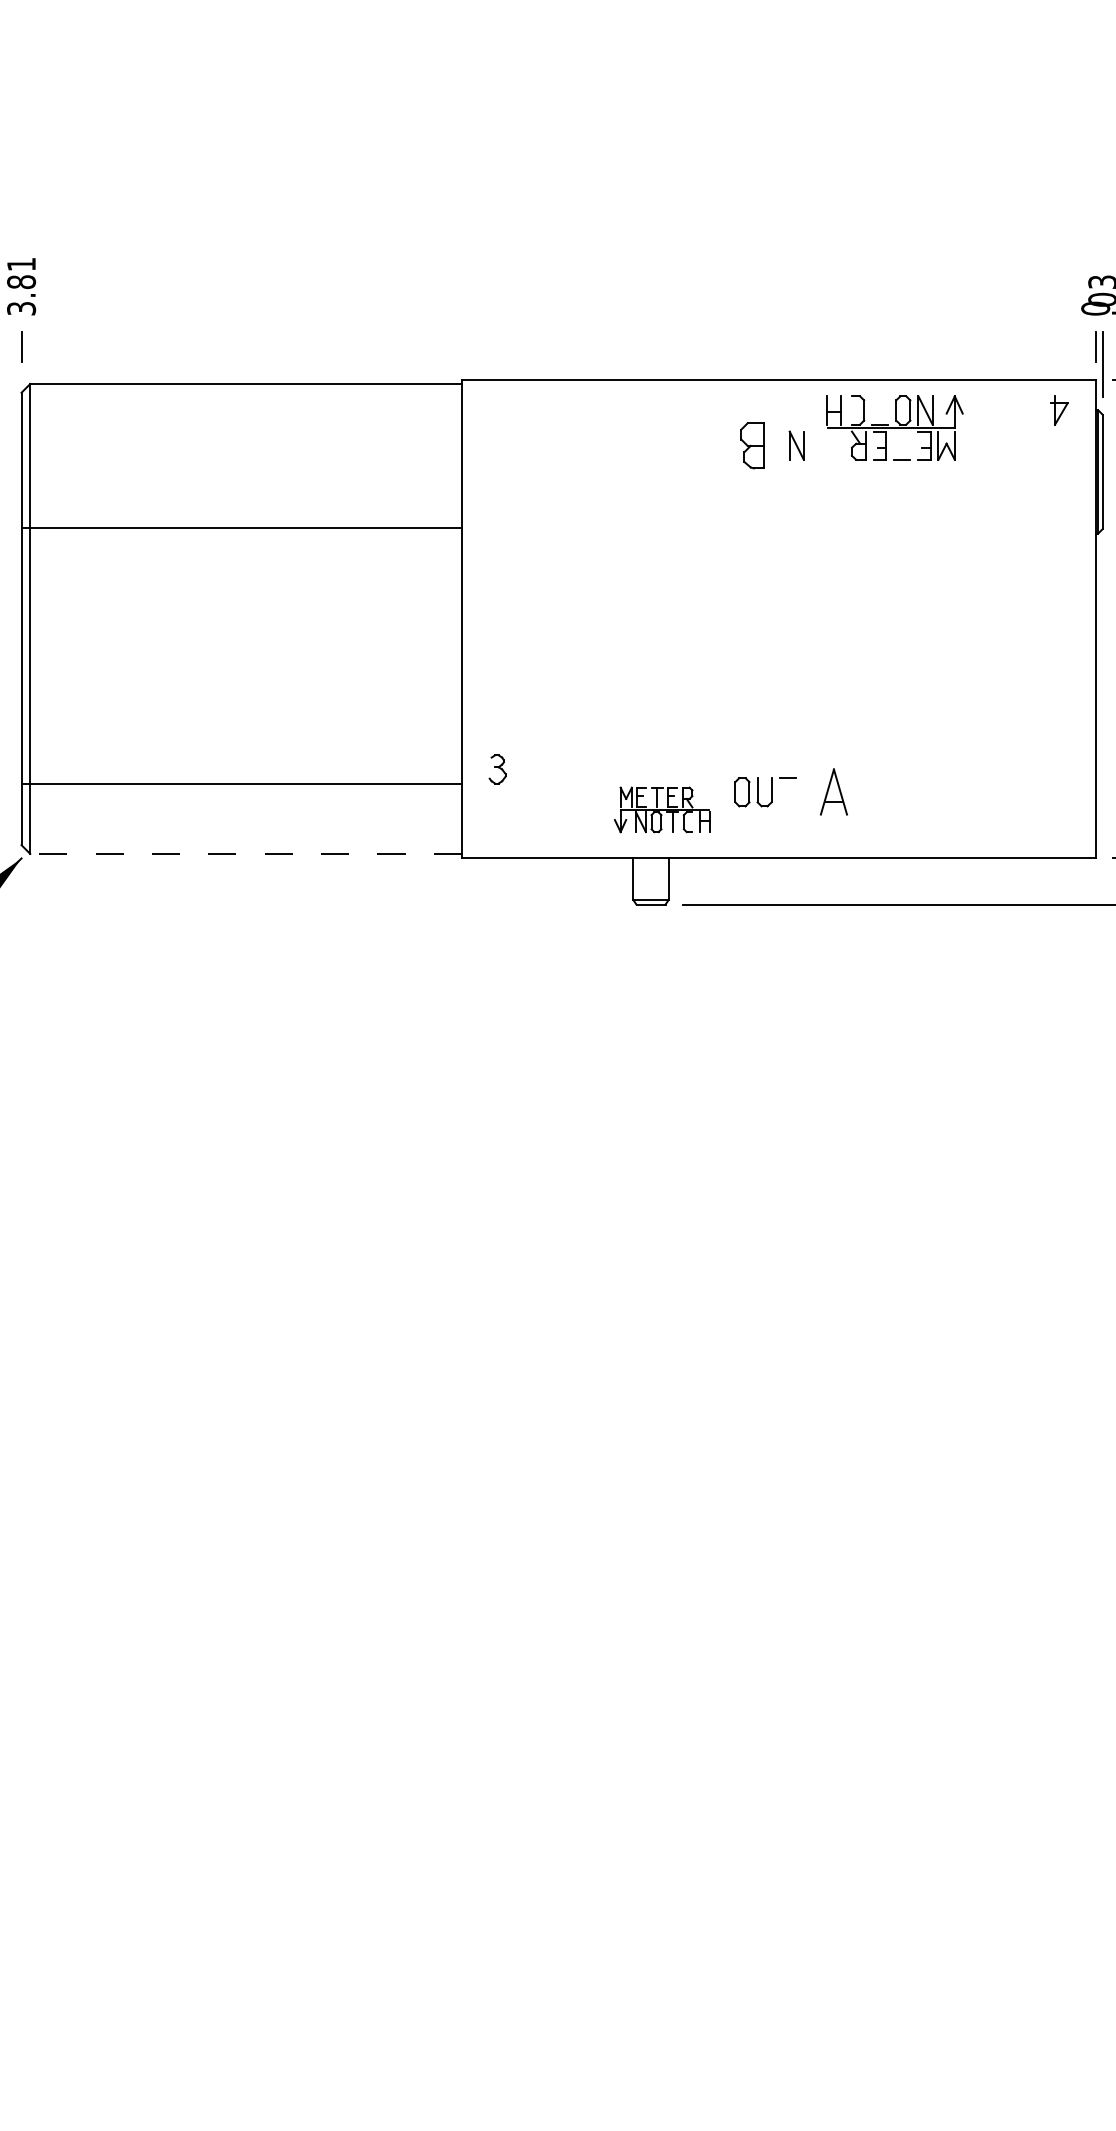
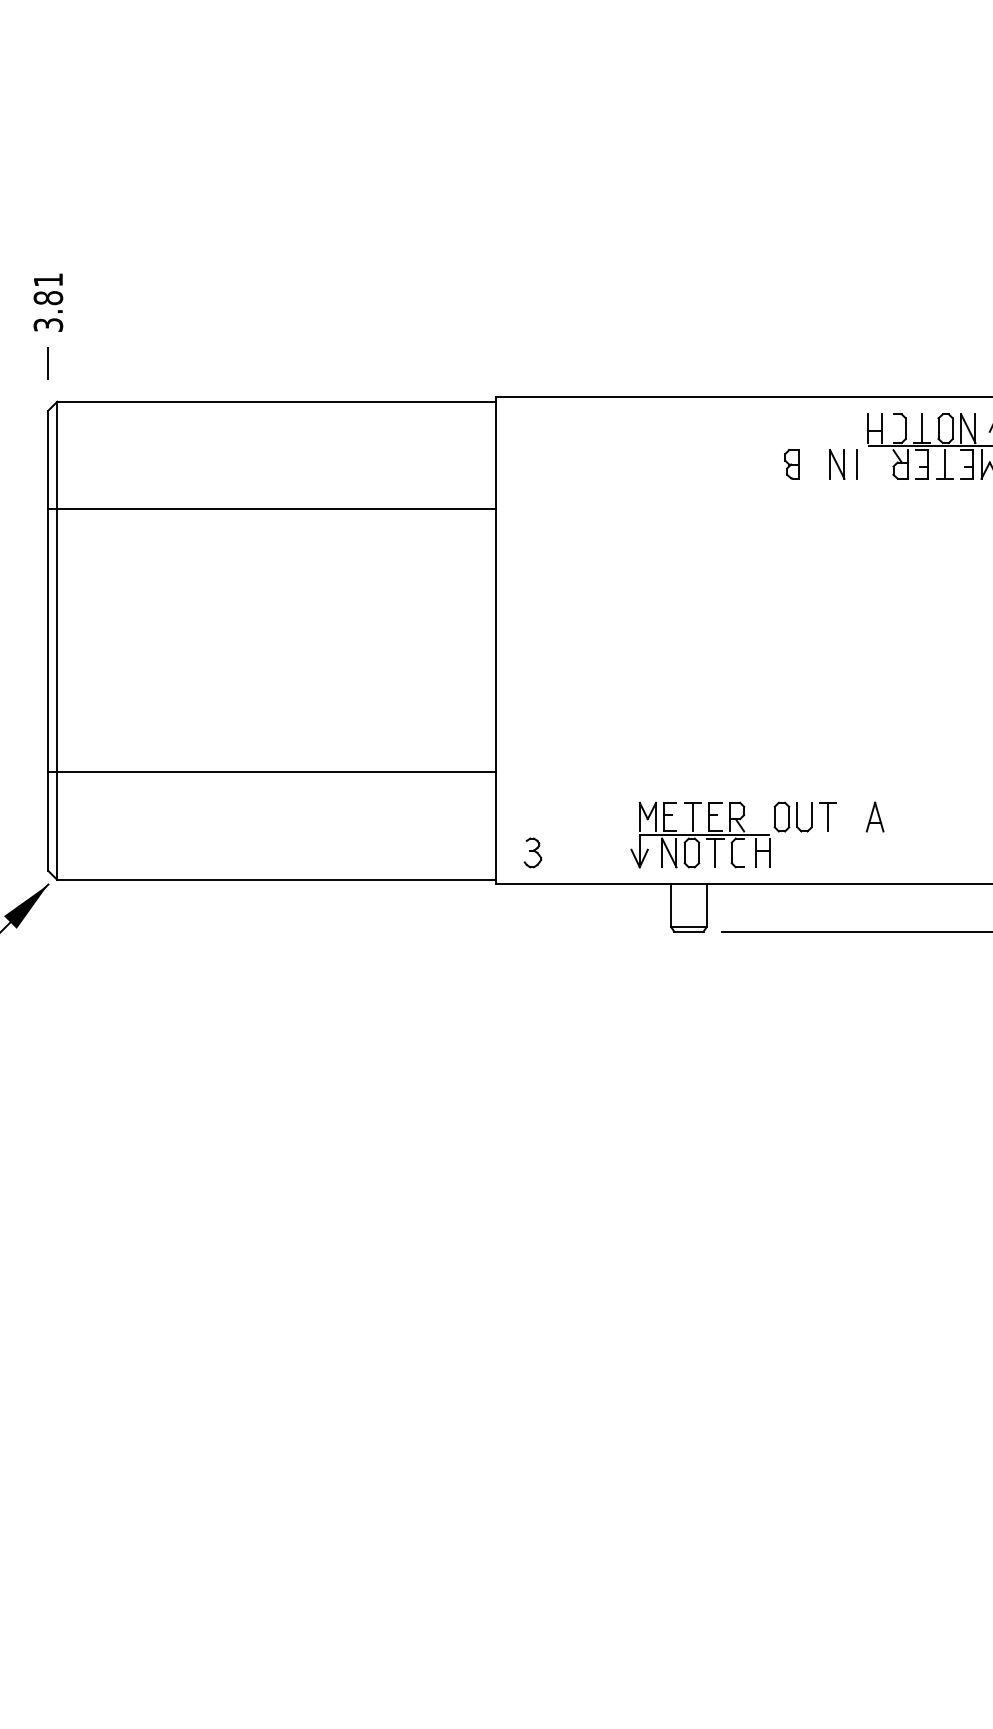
line: (880, 410) -> (922, 428), added
part: (752, 445) -> (792, 464), size x0.62
line: (816, 445) -> (857, 464), added
line: (902, 445) -> (944, 464), added
line: (241, 527) -> (272, 509), moved
part: (497, 769) -> (532, 853), moved
line: (241, 784) -> (272, 772), moved
line: (787, 792) -> (827, 817), added
part: (833, 792) -> (874, 817), size x0.62
part: (662, 809) -> (700, 834), size x1.43
line: (246, 853) -> (277, 879), dashed -> solid

